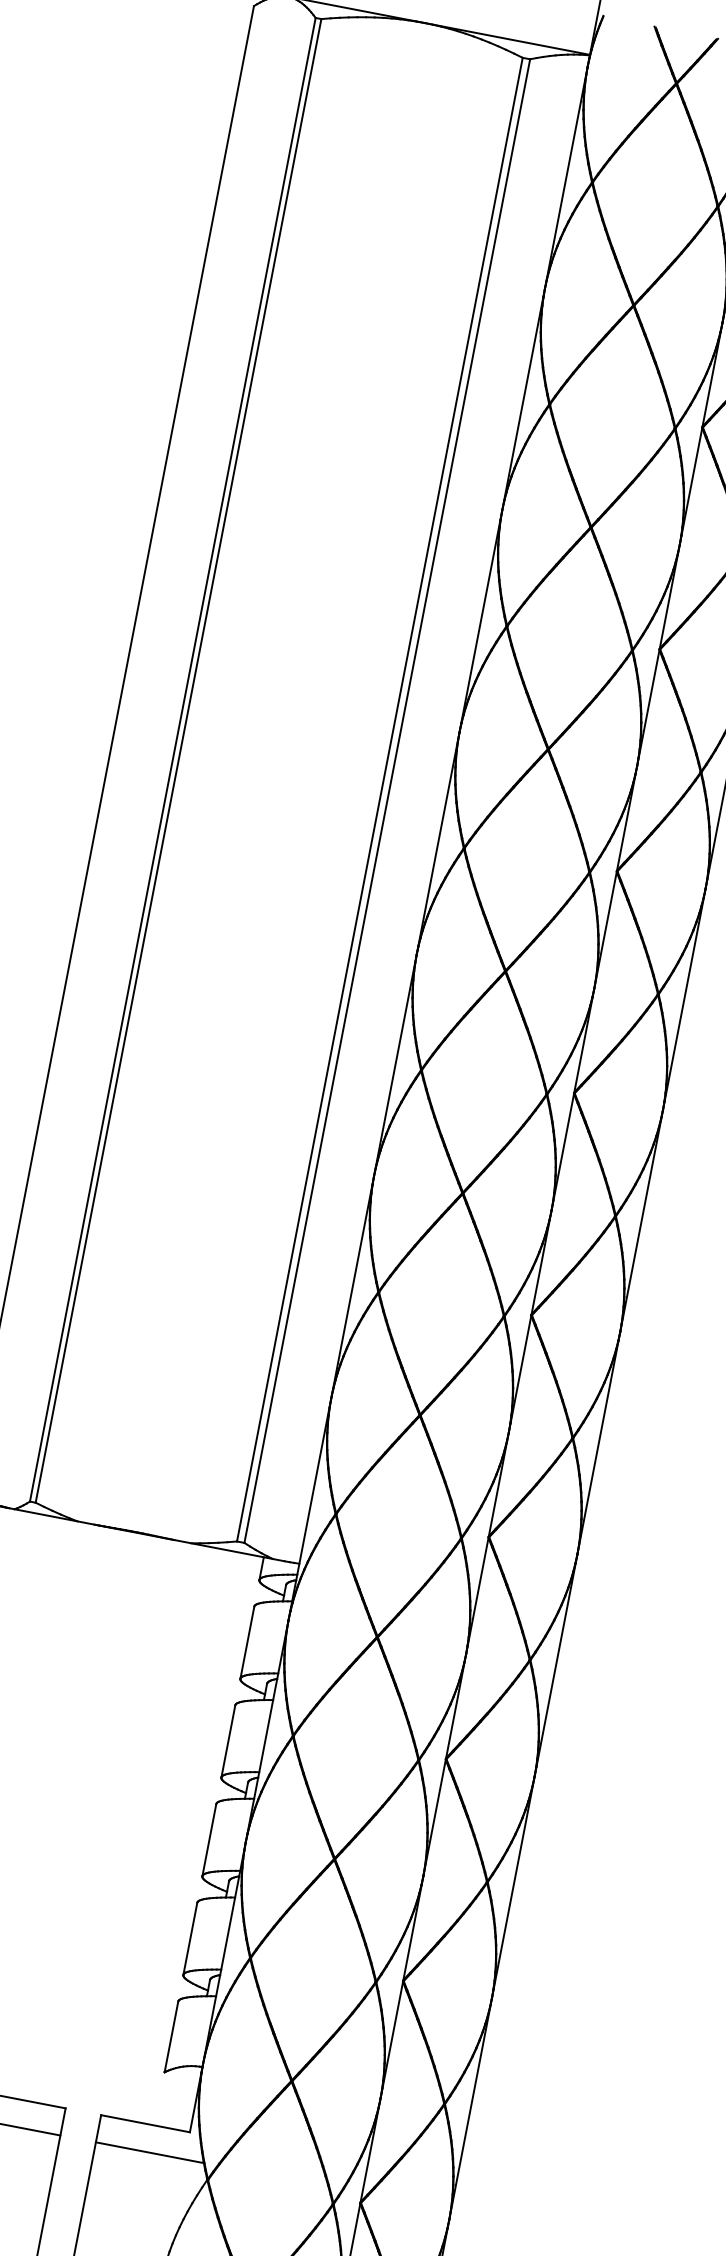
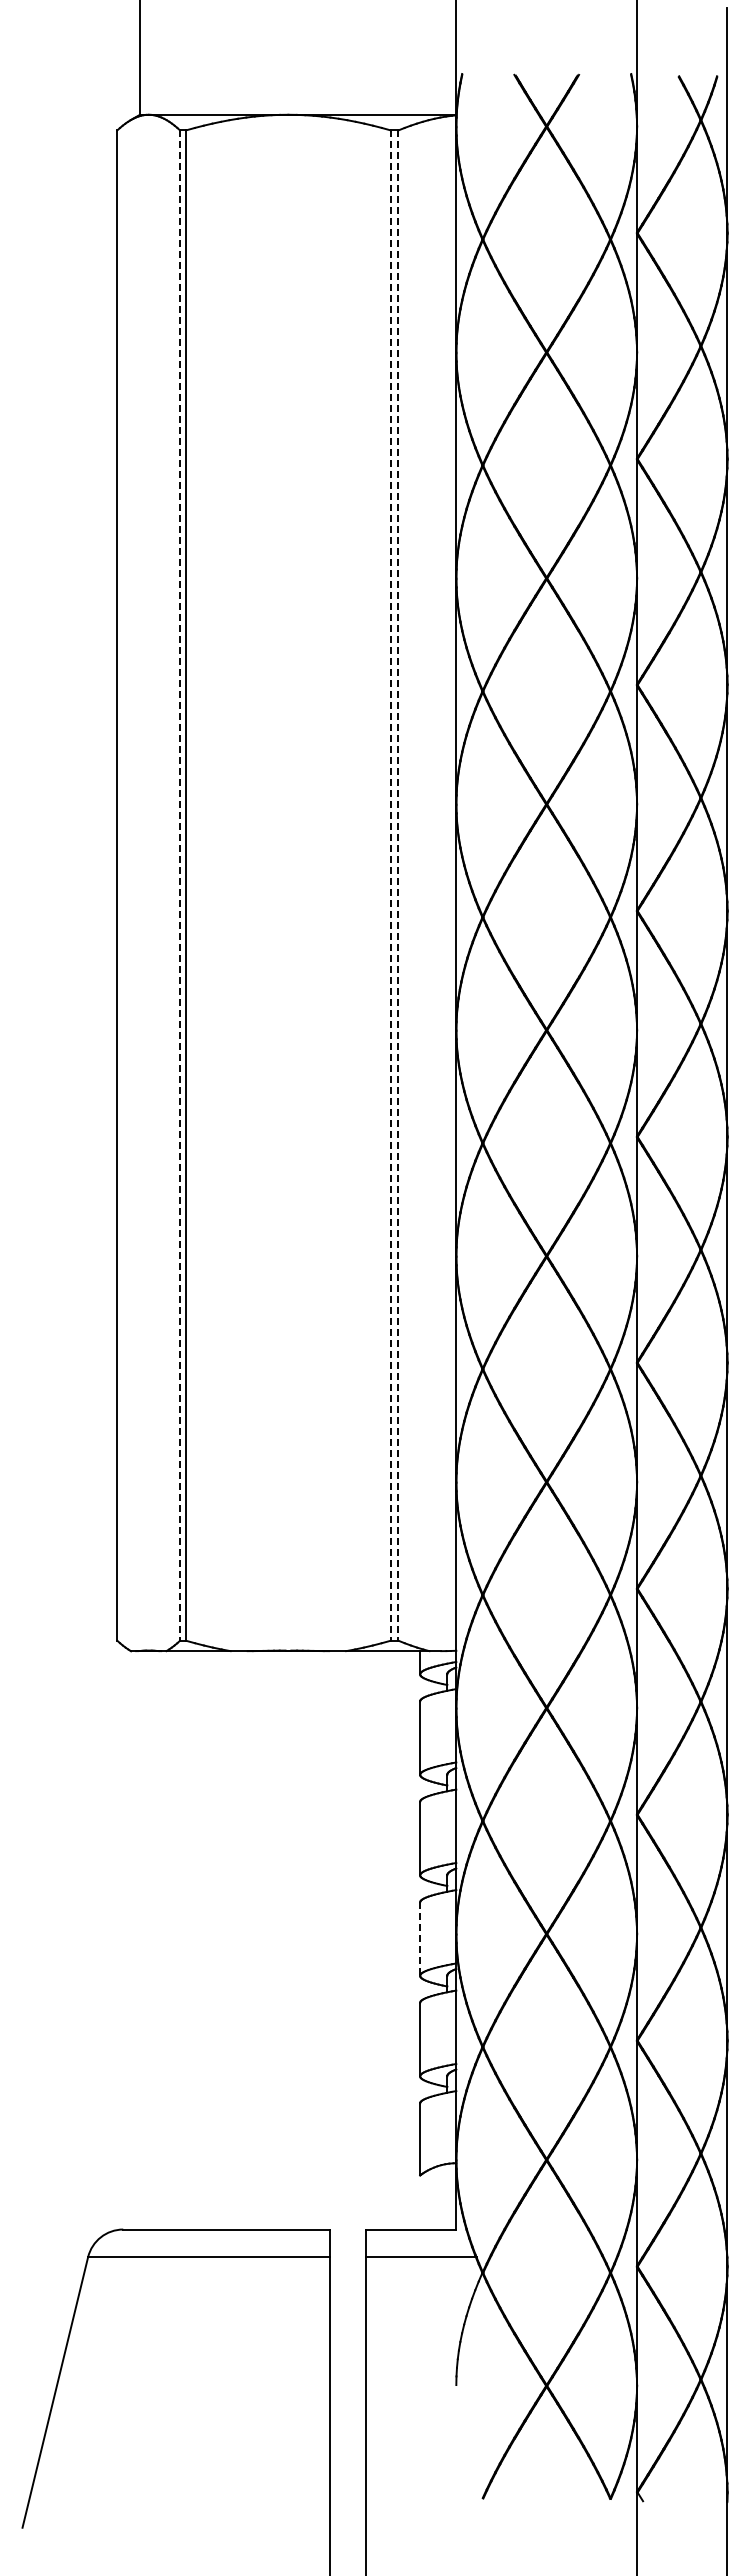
line: (173, 760) -> (180, 886), solid -> dashed
line: (379, 800) -> (390, 886), solid -> dashed
line: (387, 802) -> (398, 886), solid -> dashed
line: (209, 1840) -> (420, 1939), solid -> dashed

